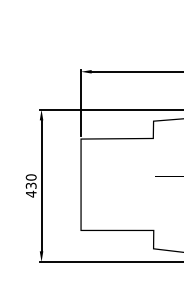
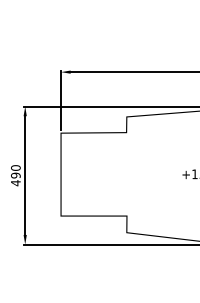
text: (30, 185) -> (15, 175), 430 -> 490

